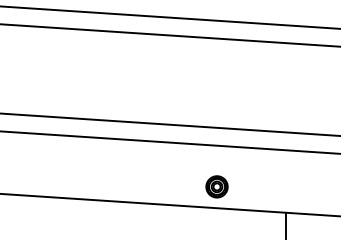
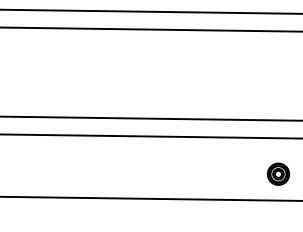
part: (216, 186) -> (277, 173), moved
line: (285, 225) -> (271, 213), removed

